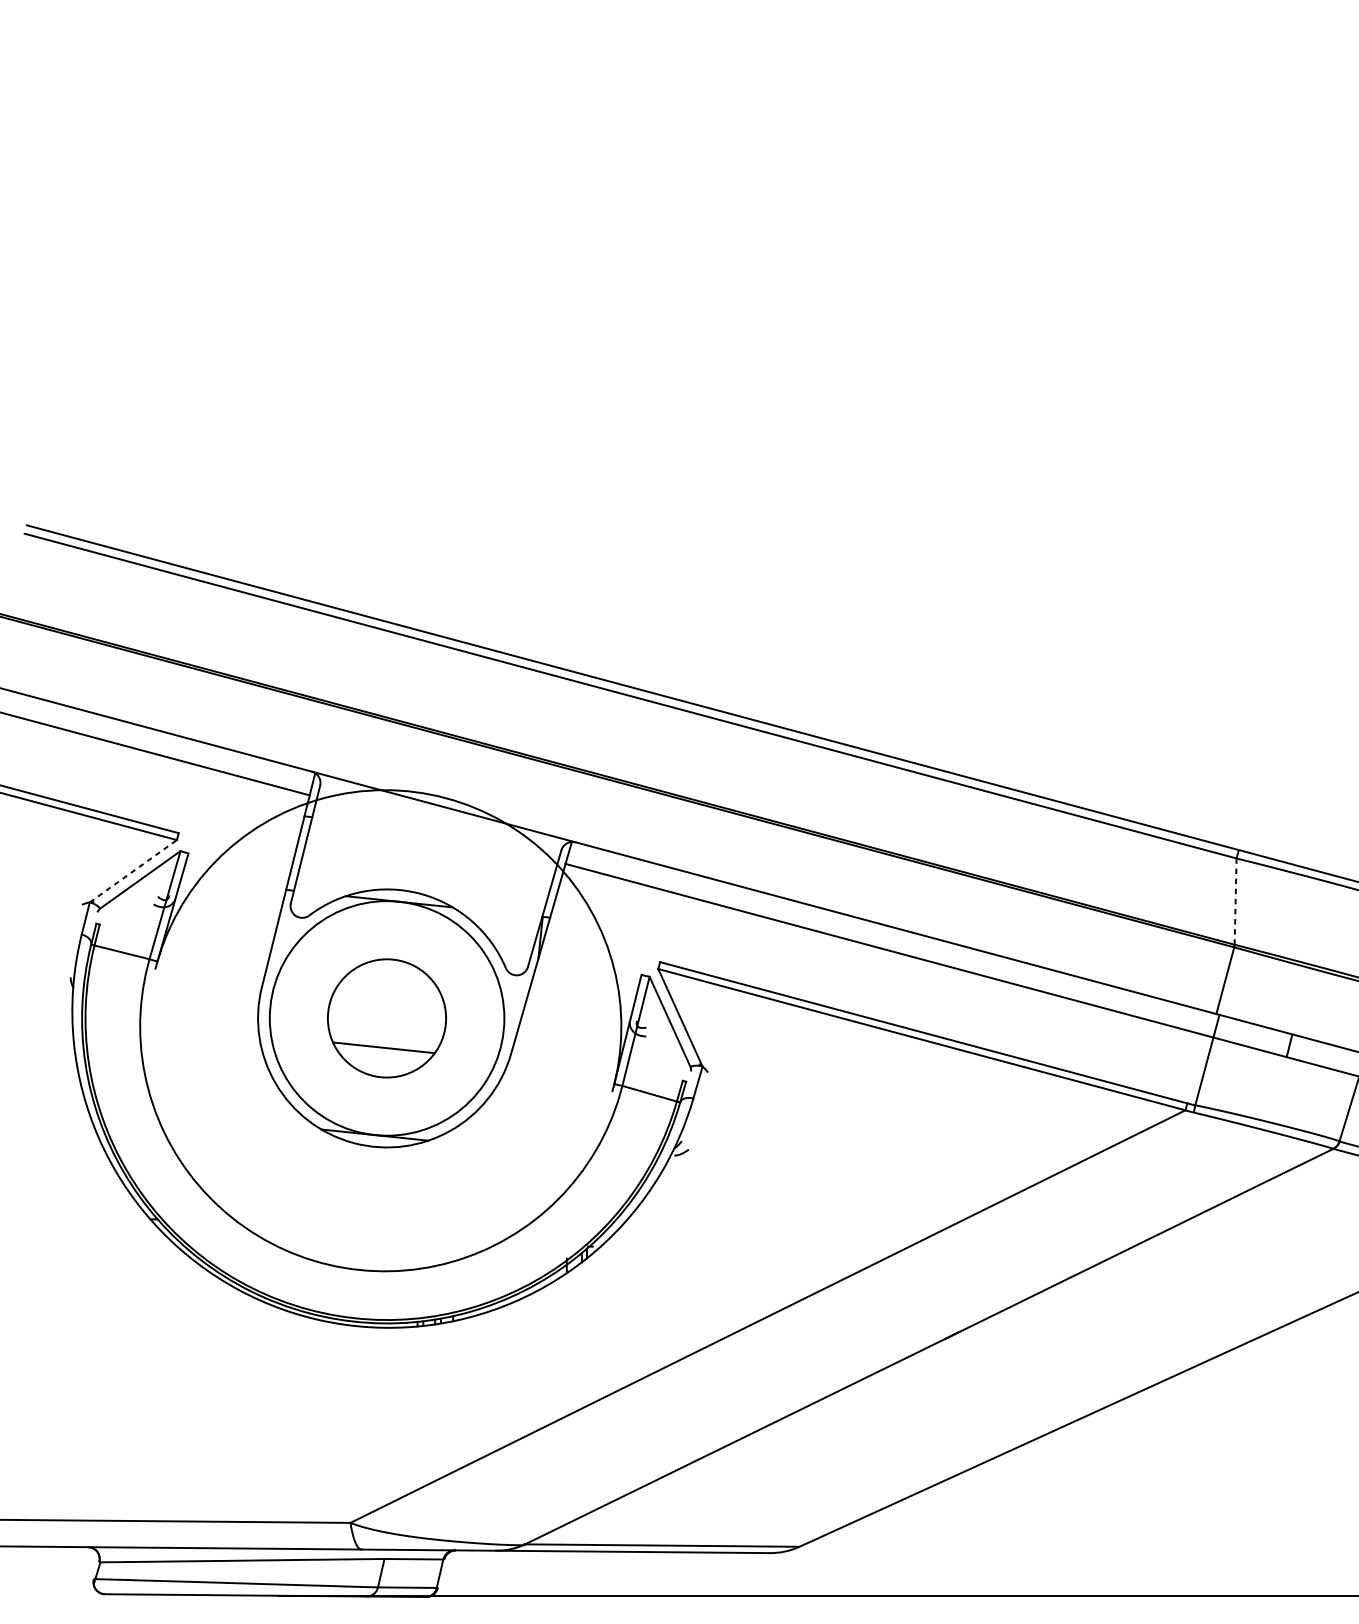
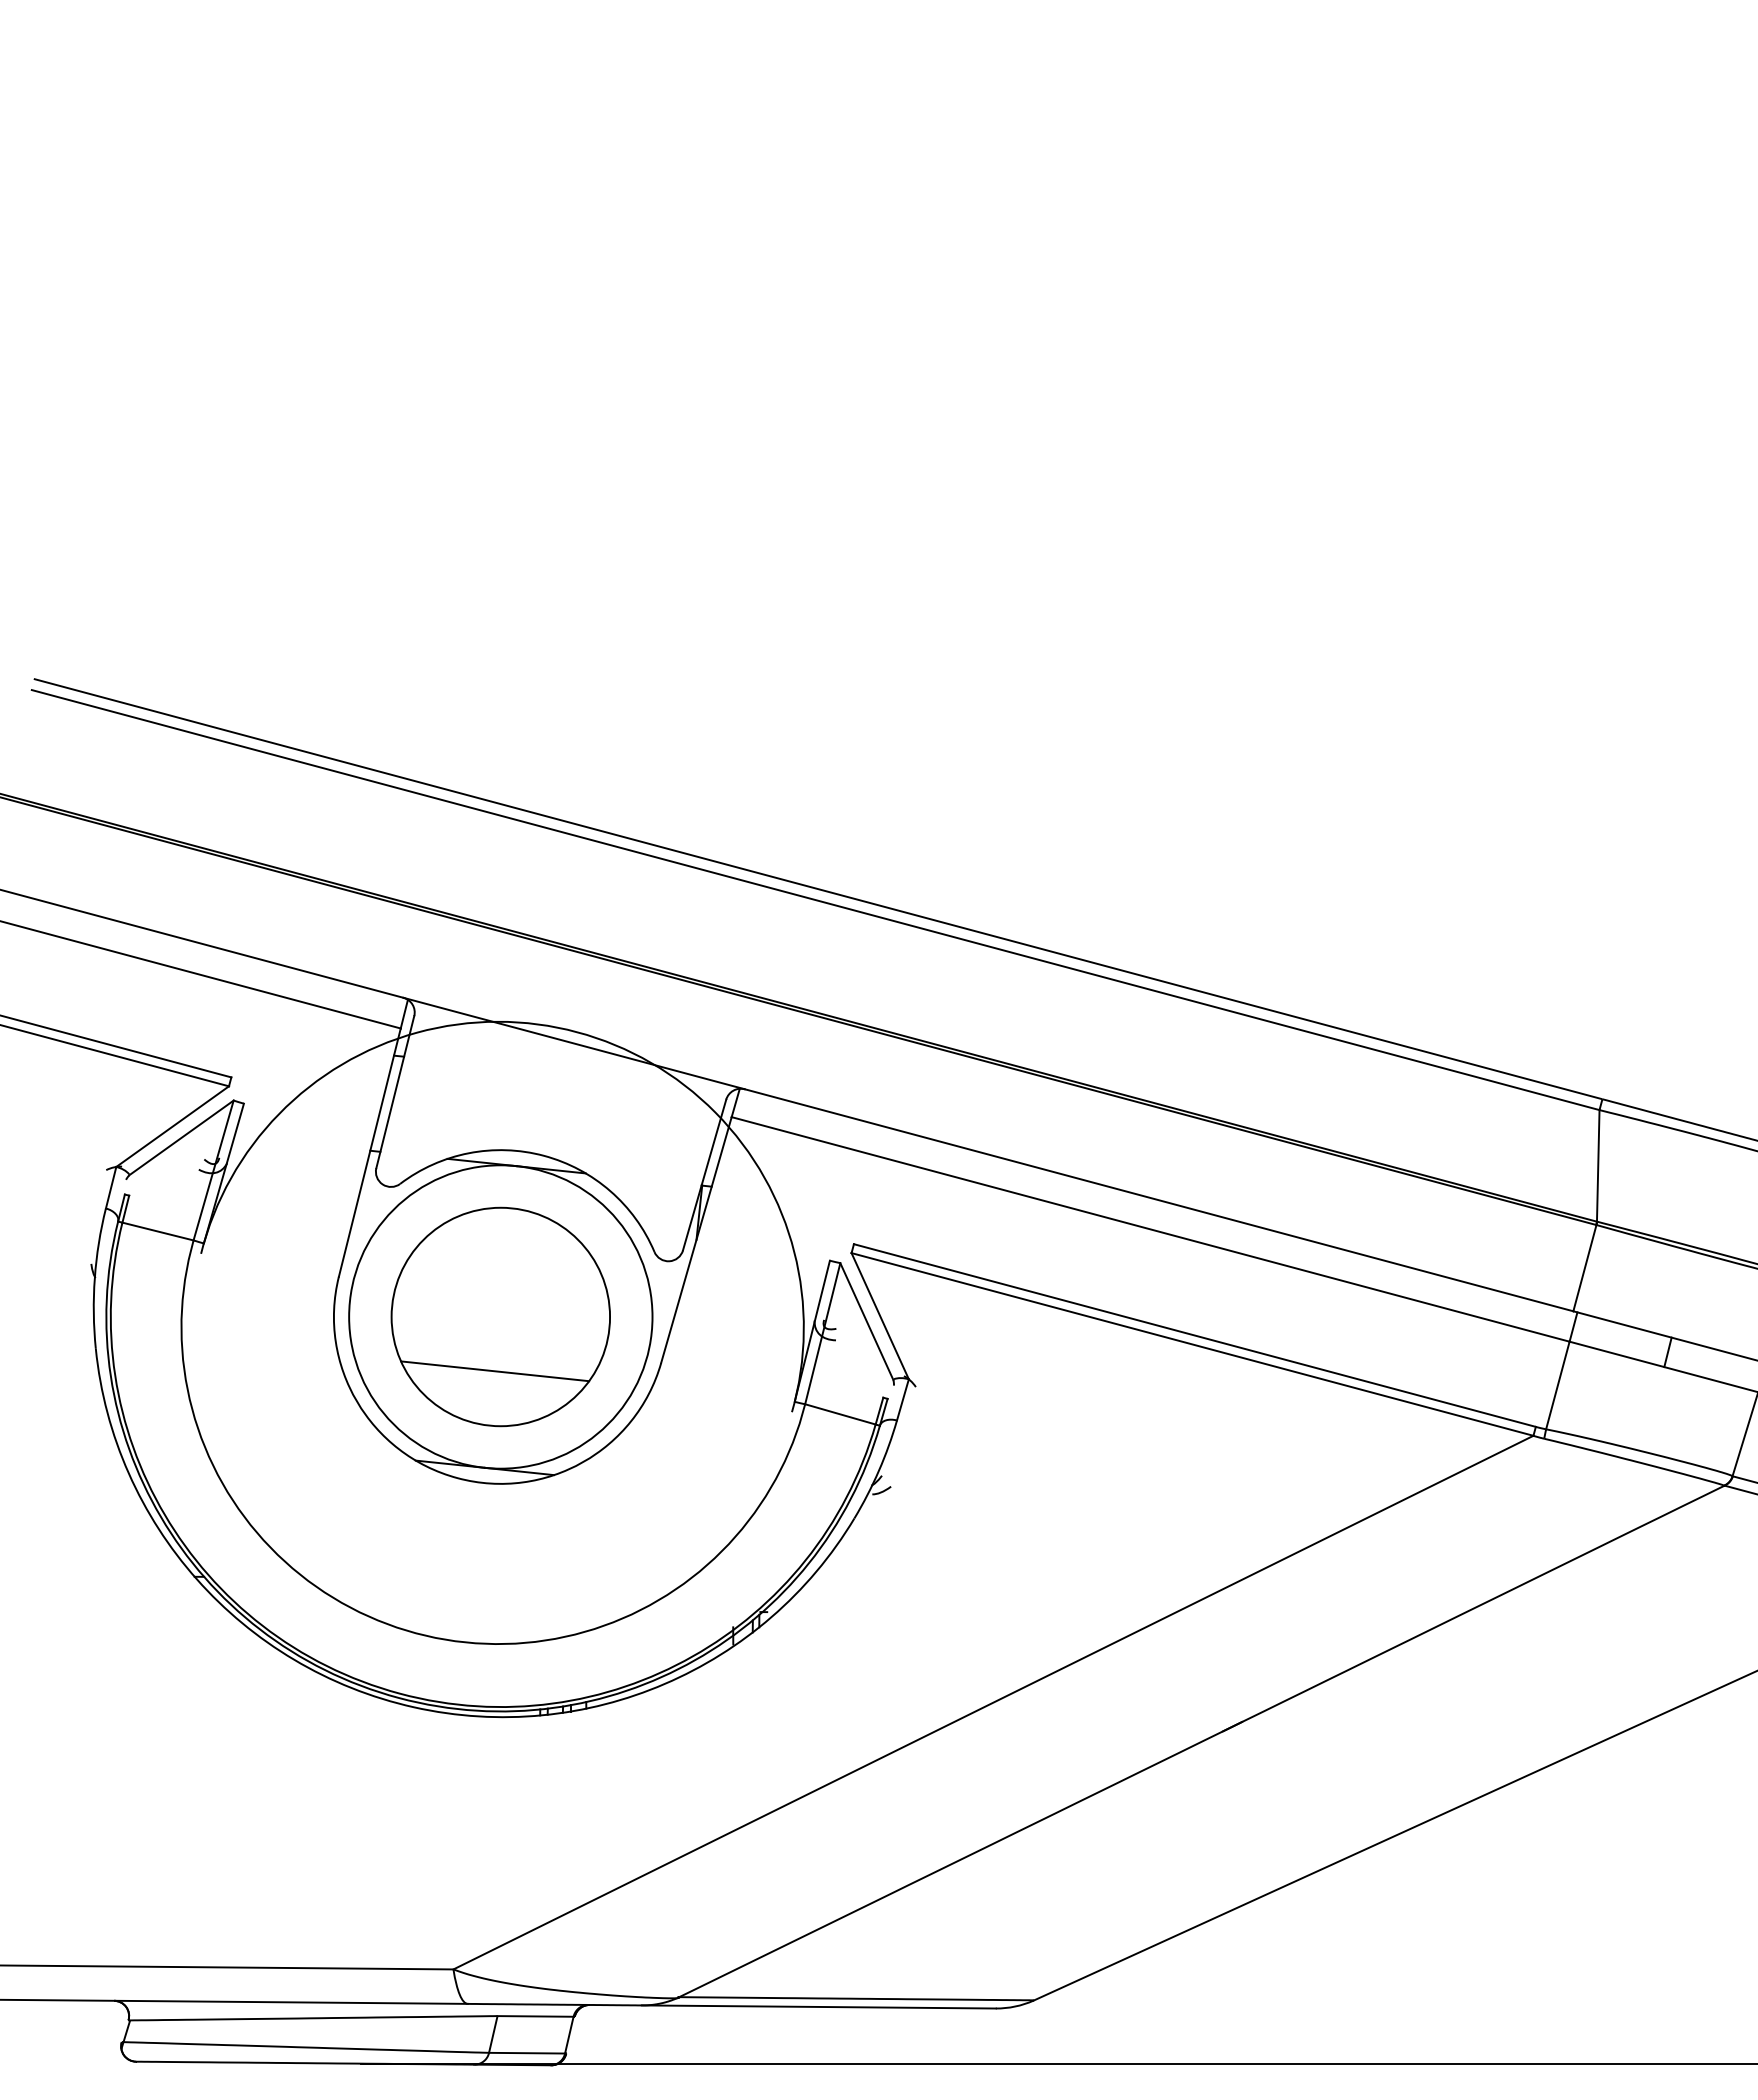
line: (134, 871) -> (173, 1126), dashed -> solid
line: (1235, 901) -> (1598, 1165), dashed -> solid
part: (386, 1018) -> (500, 1316), size x1.43

